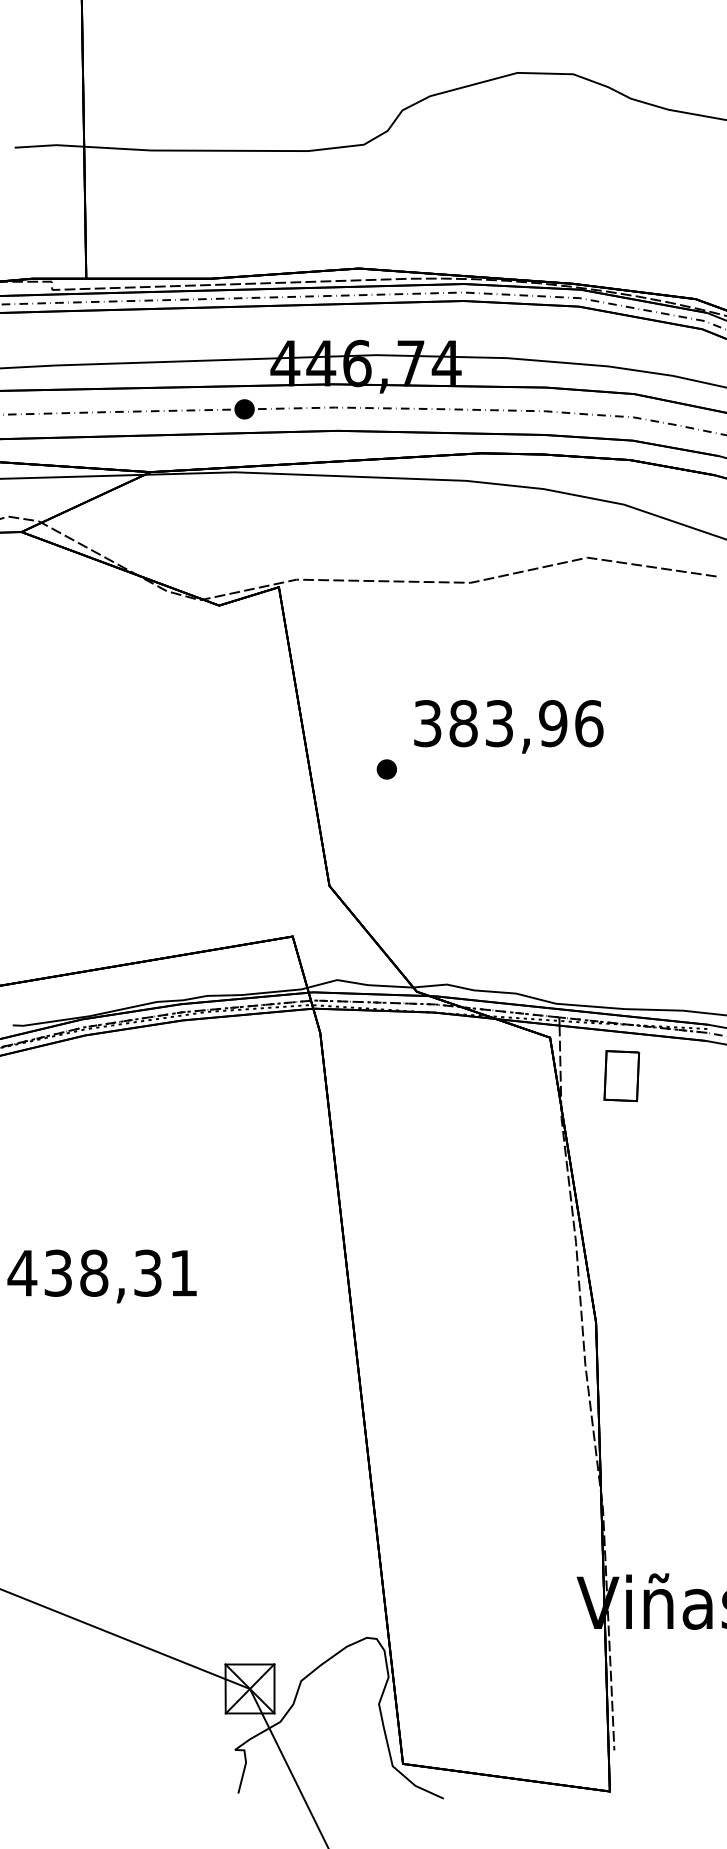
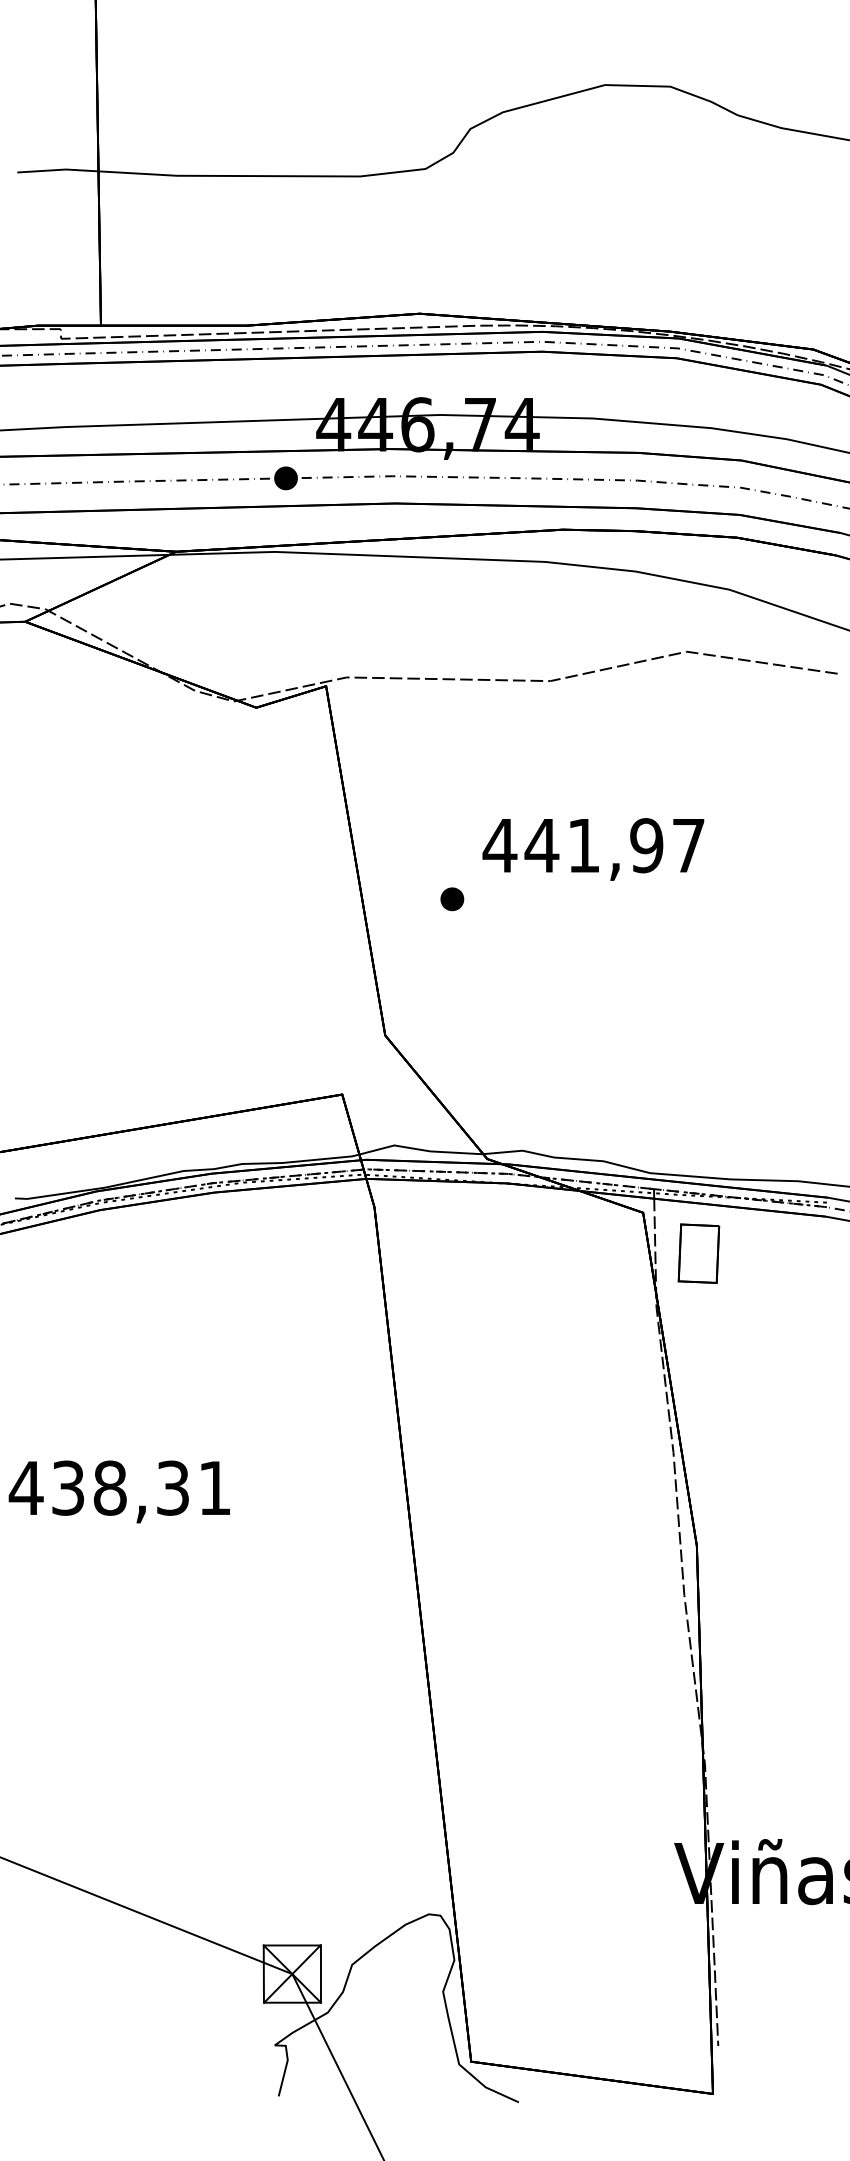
text: (507, 723) -> (593, 845), 383,96 -> 441,97
part: (621, 1075) -> (698, 1253), moved

